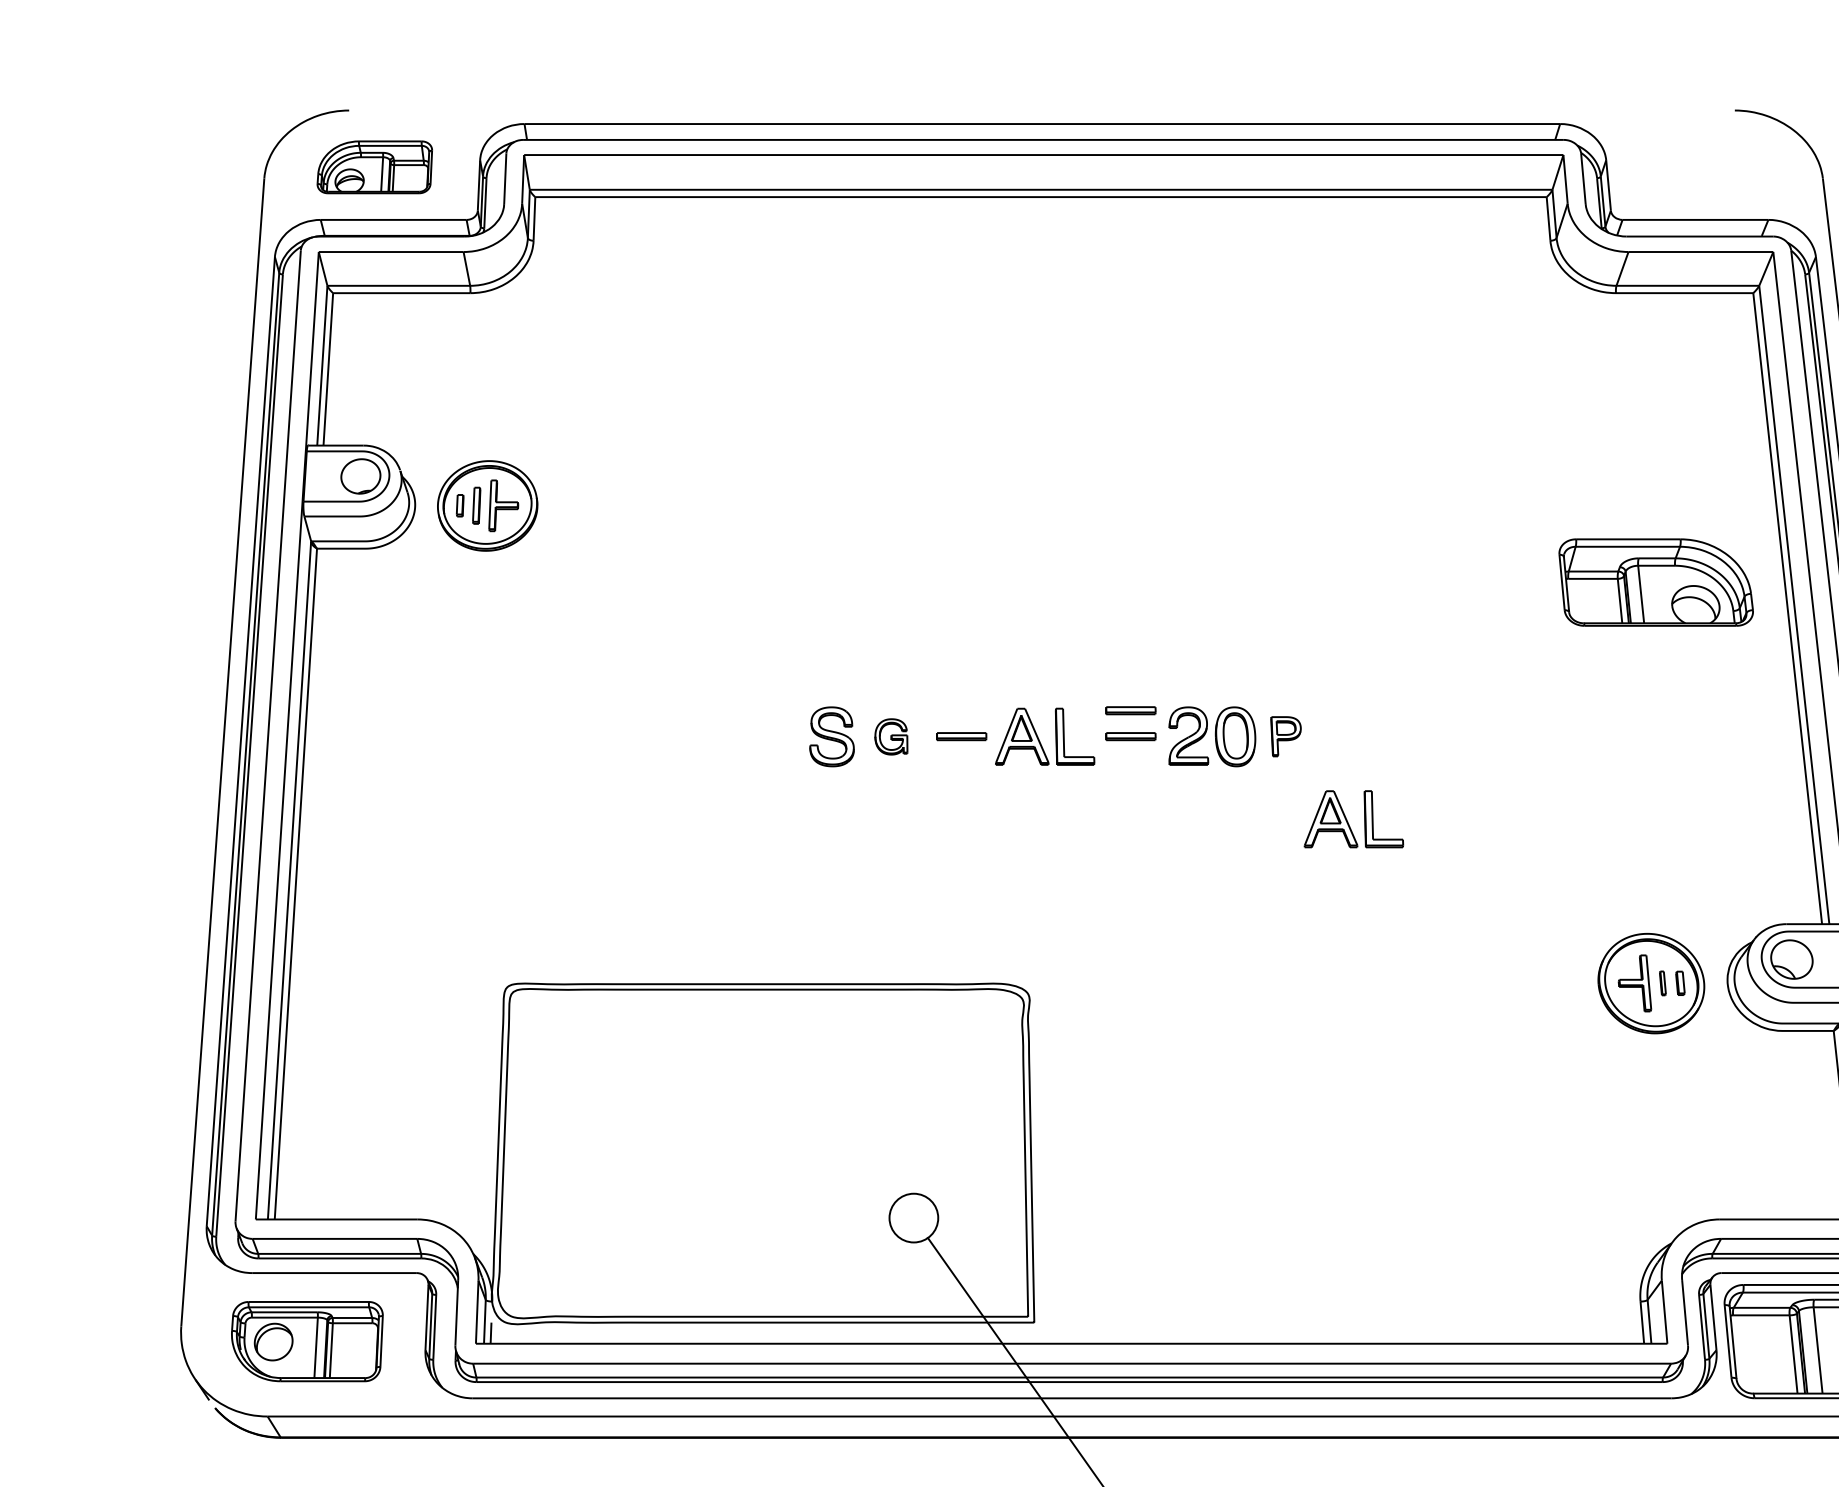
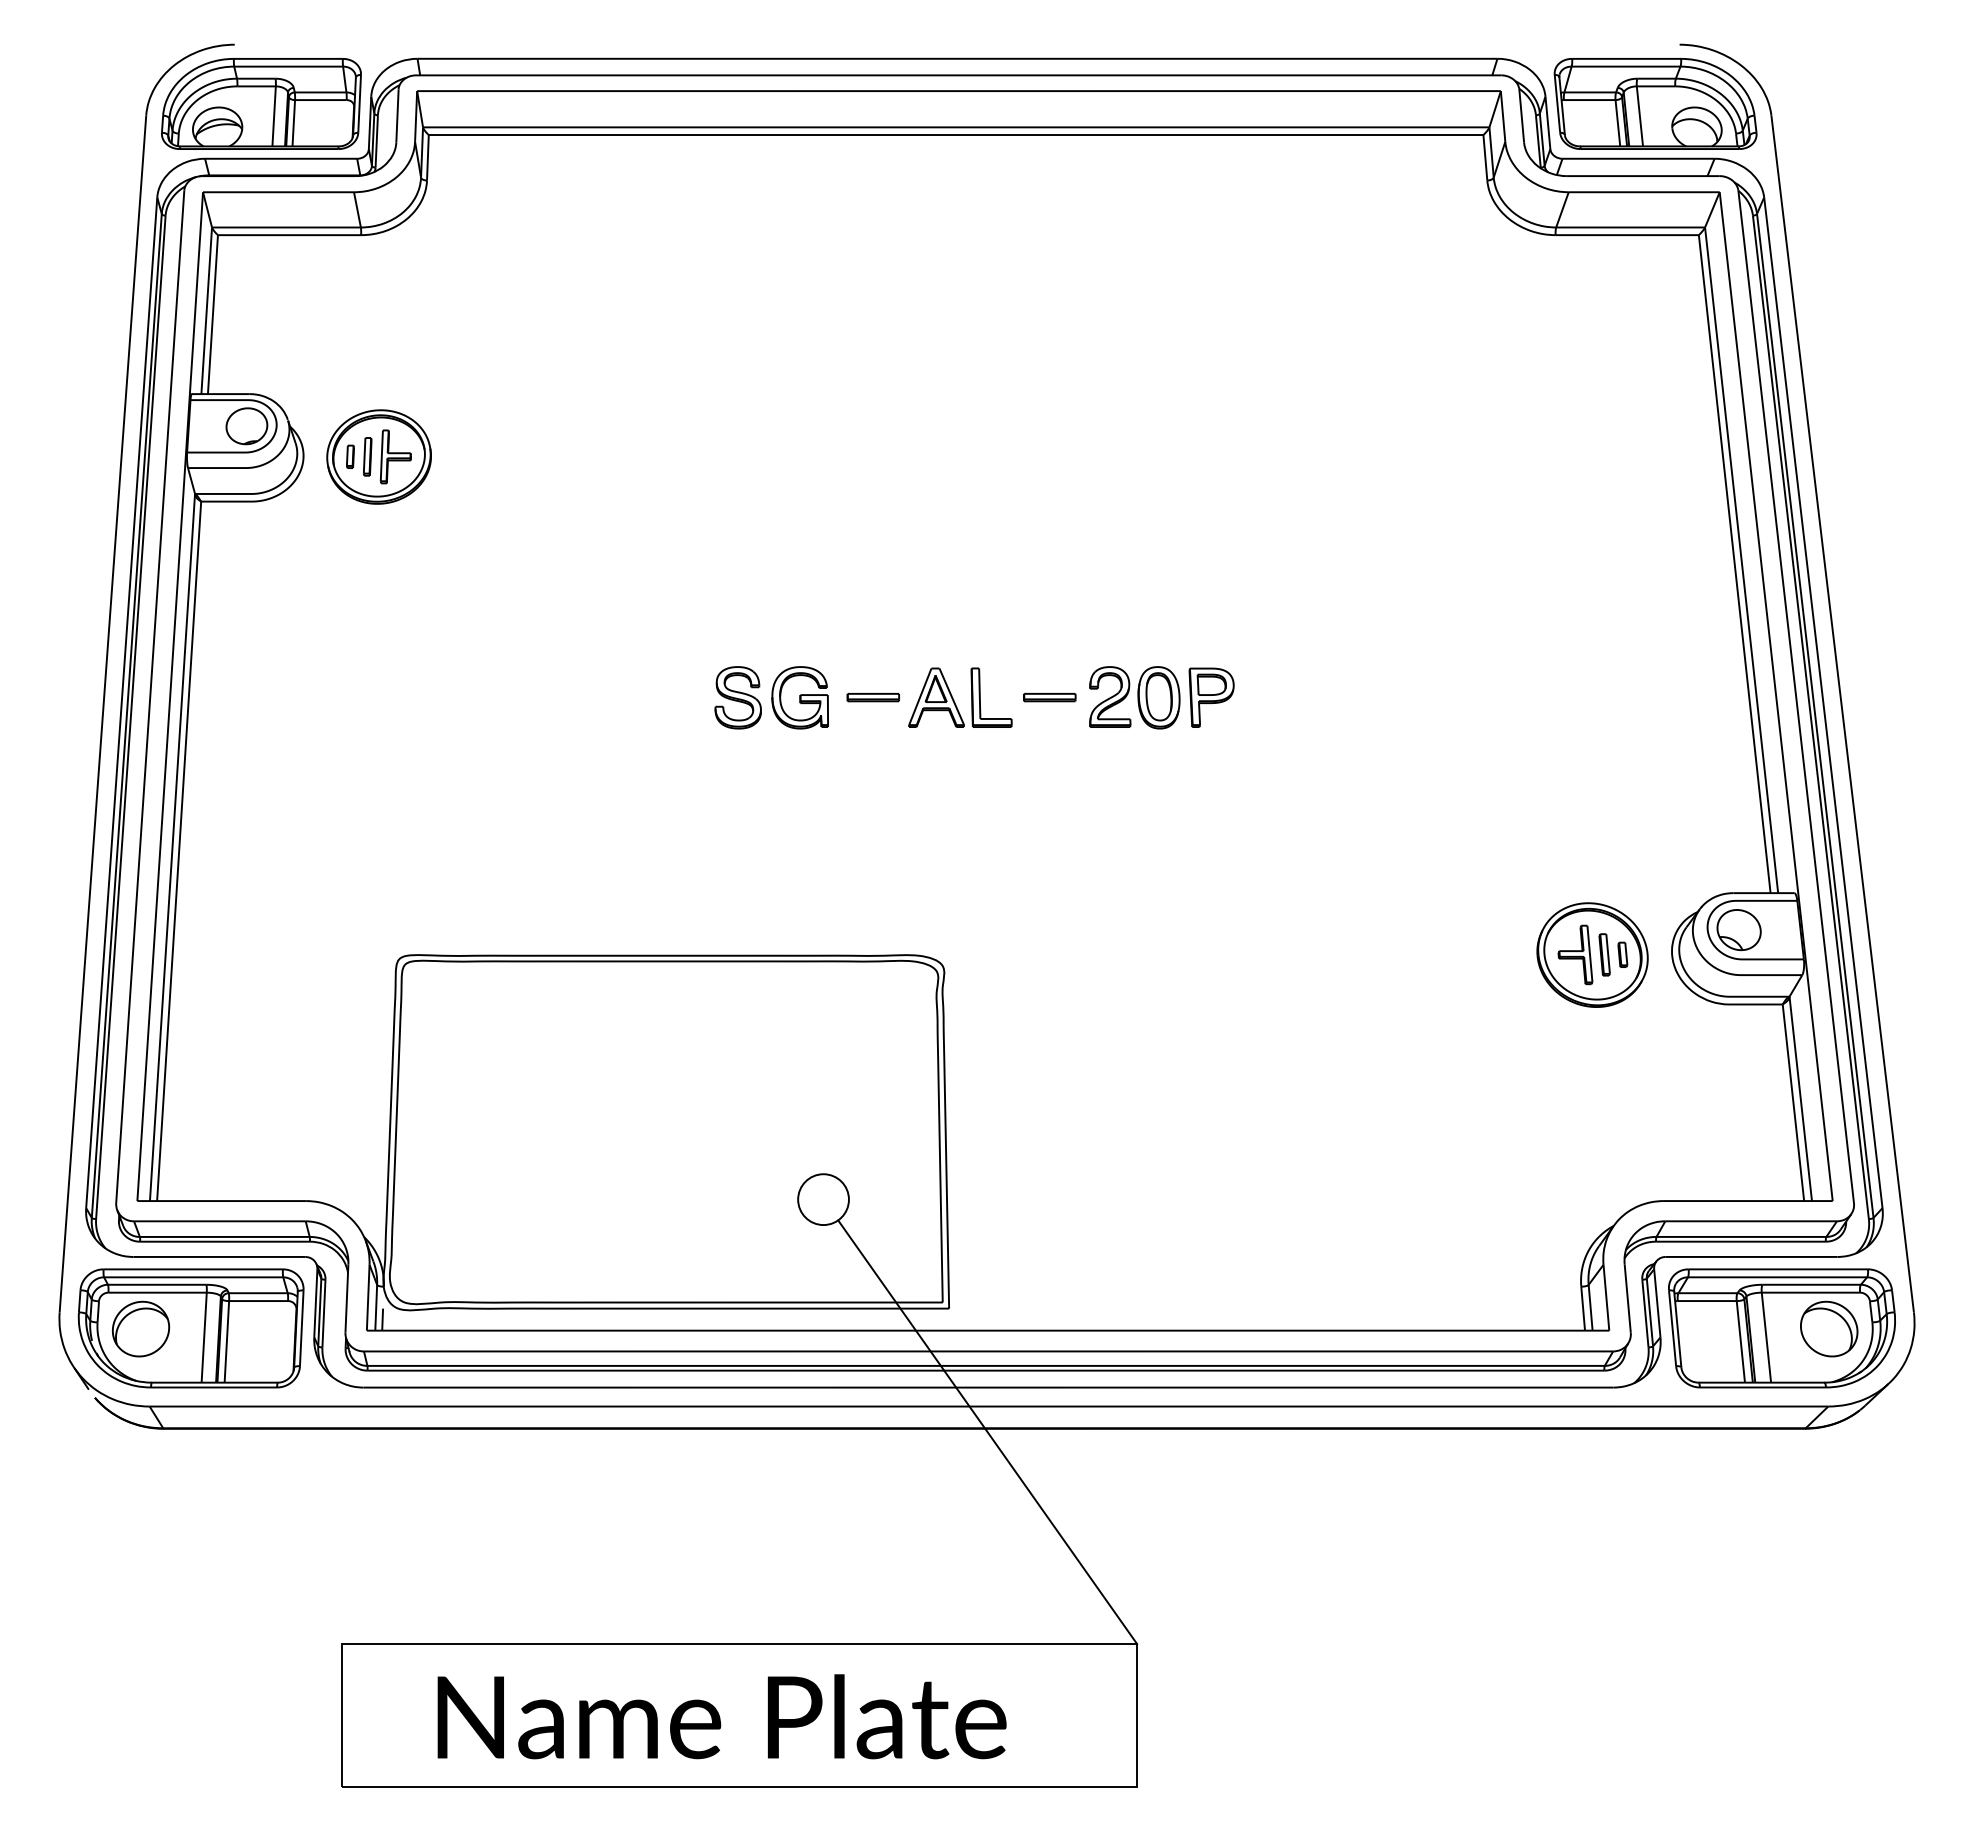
part: (374, 166) -> (261, 103), size x1.67
part: (1656, 582) -> (1655, 103), moved
part: (1130, 710) -> (1049, 670), removed
part: (890, 736) -> (799, 697), size x1.67
part: (1285, 736) -> (1211, 697), size x1.43
part: (1348, 821) -> (1276, 786), removed
part: (1662, 983) -> (1604, 954), size x1.67
part: (306, 1341) -> (190, 1328), size x1.43

